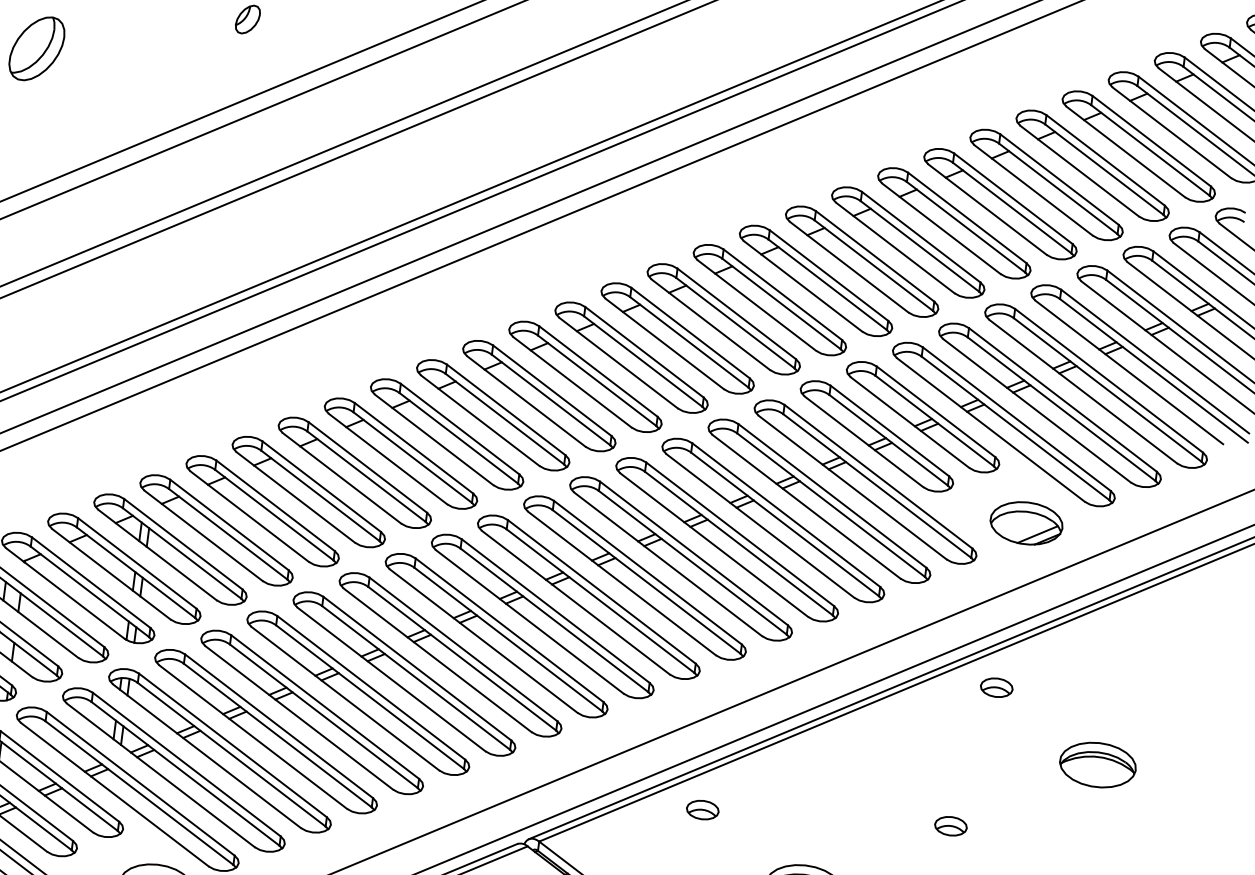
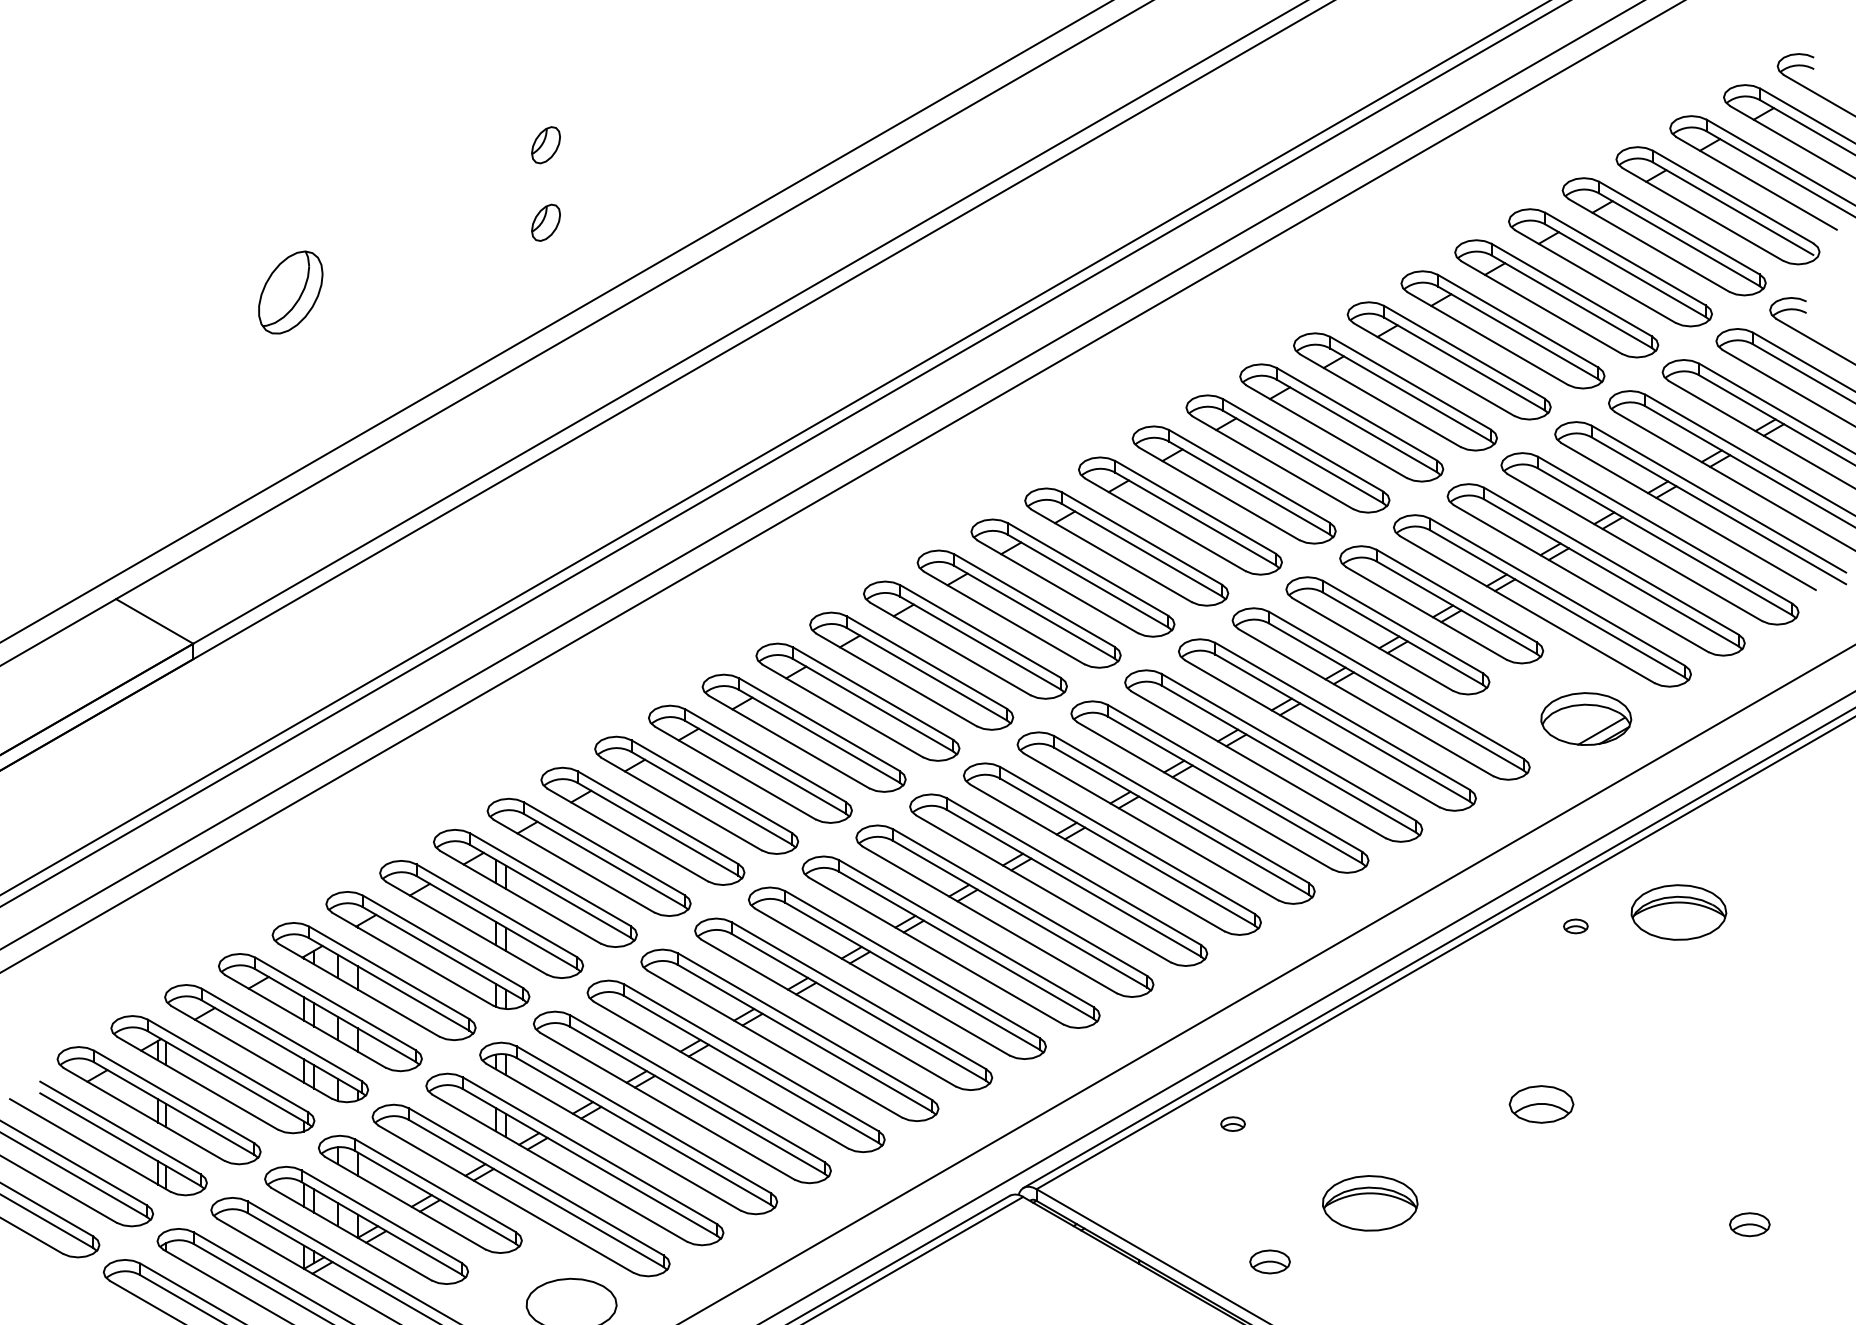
part: (996, 687) -> (1575, 926), size x0.6
part: (1097, 765) -> (1678, 912), moved
part: (702, 809) -> (1232, 1123), size x0.6
part: (950, 826) -> (1541, 1104), size x1.6

